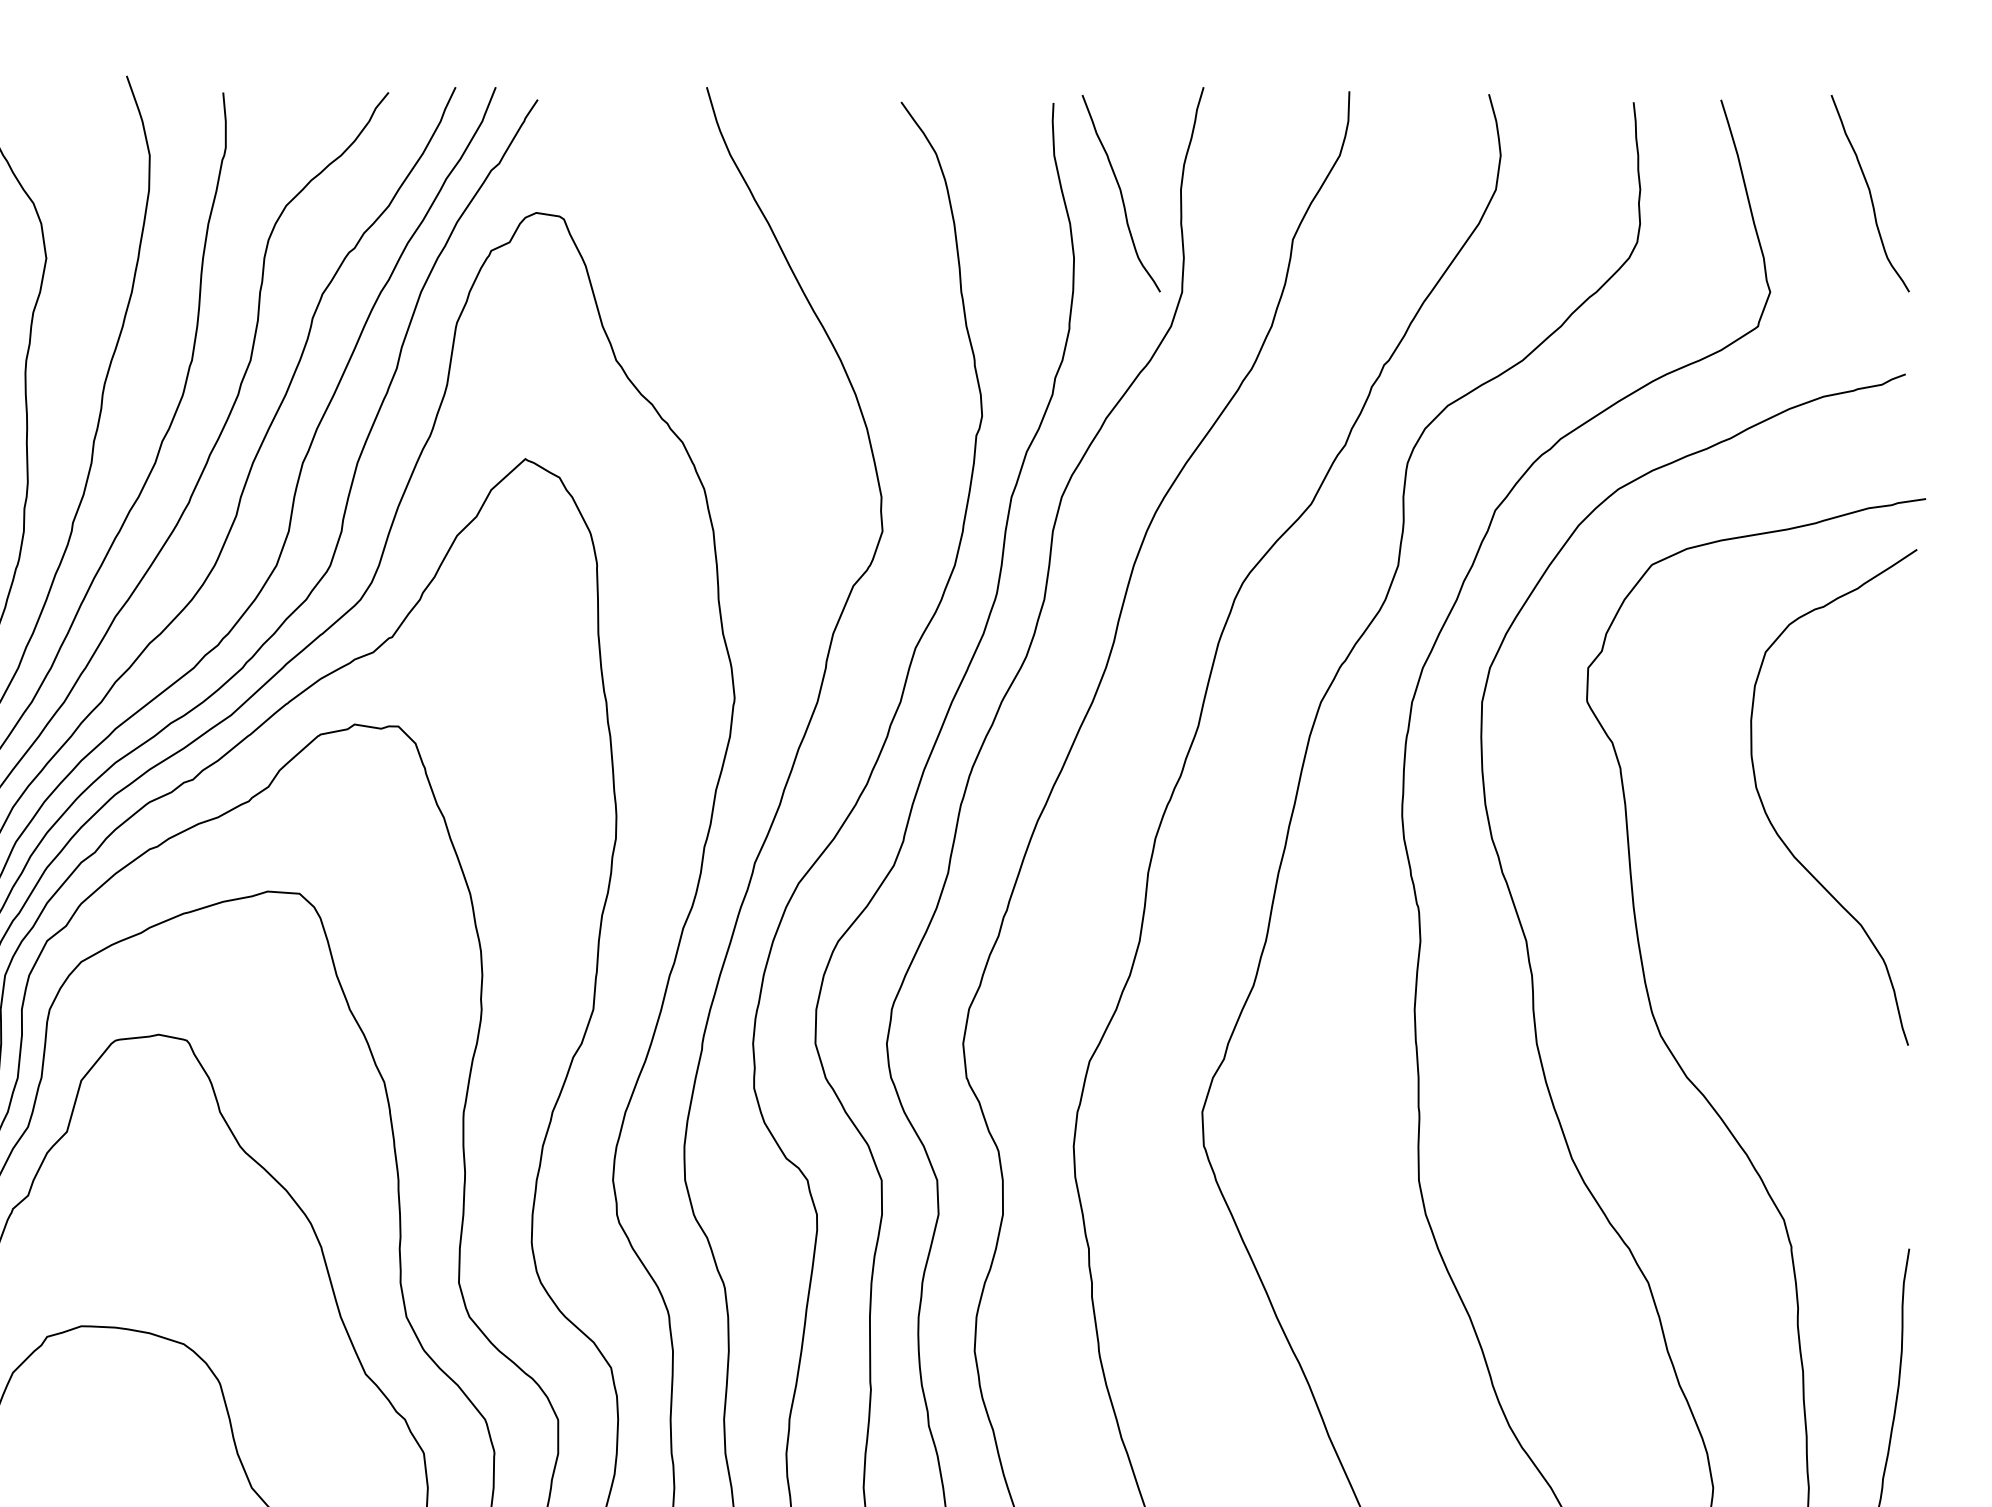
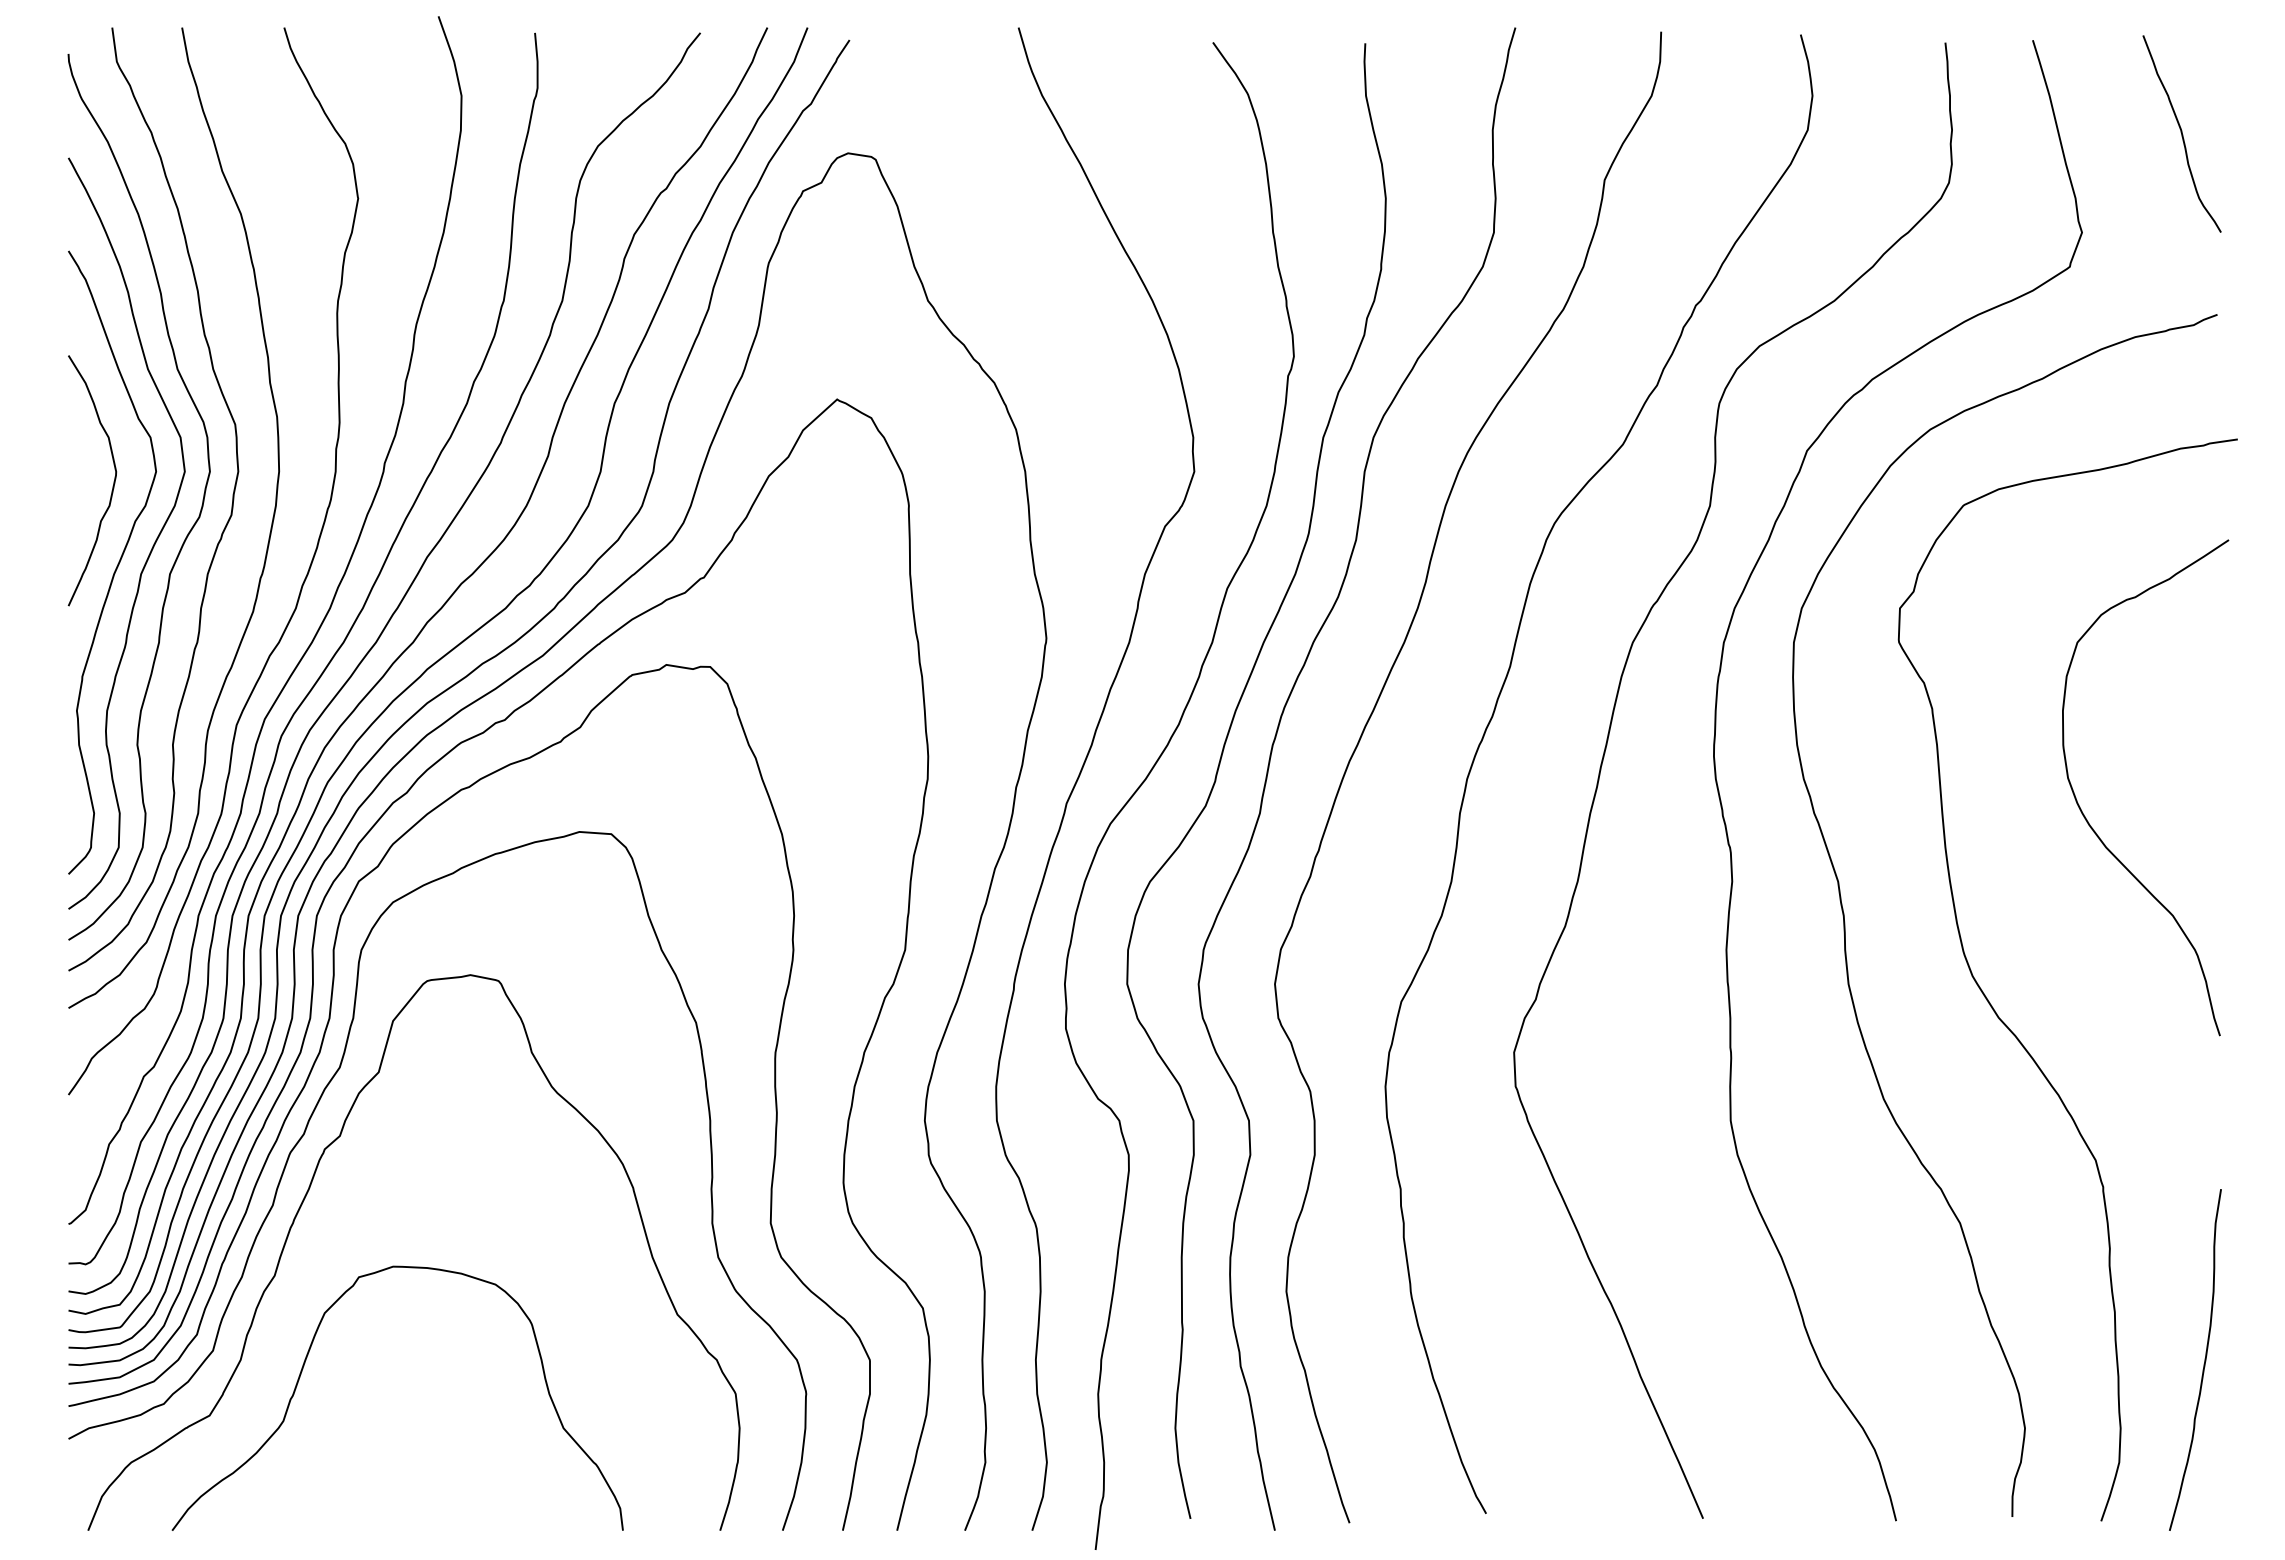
curve: (1120, 193) -> (1432, 133), removed
curve: (1781, 838) -> (2093, 828), moved

